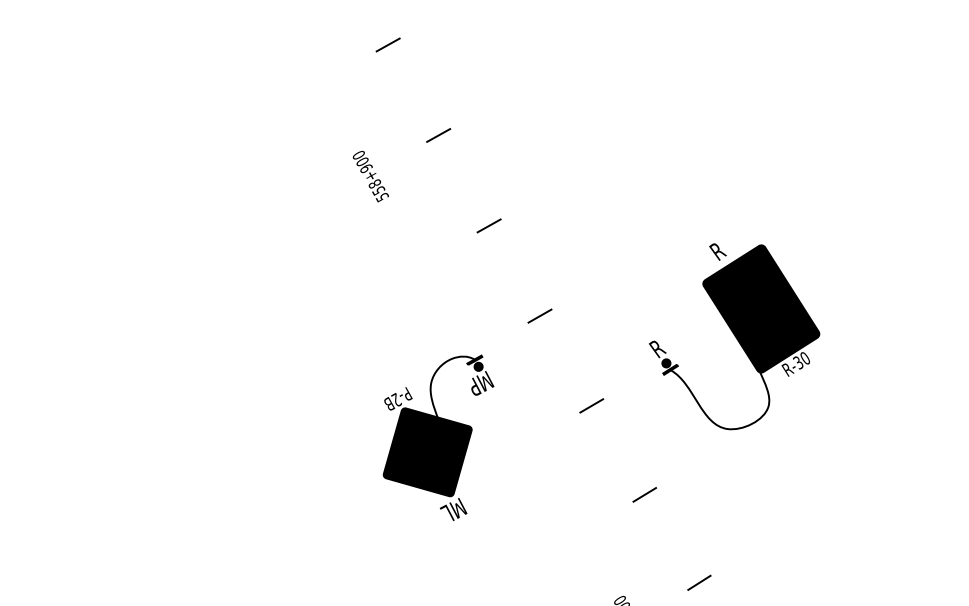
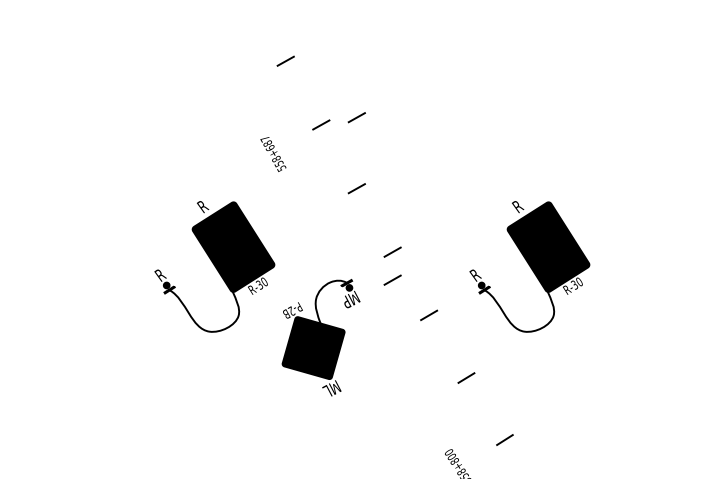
line: (488, 124) -> (356, 117), added
text: (362, 161) -> (267, 143), 558+900 -> 558+687
part: (286, 336) -> (214, 266), added
line: (539, 354) -> (392, 279), added

